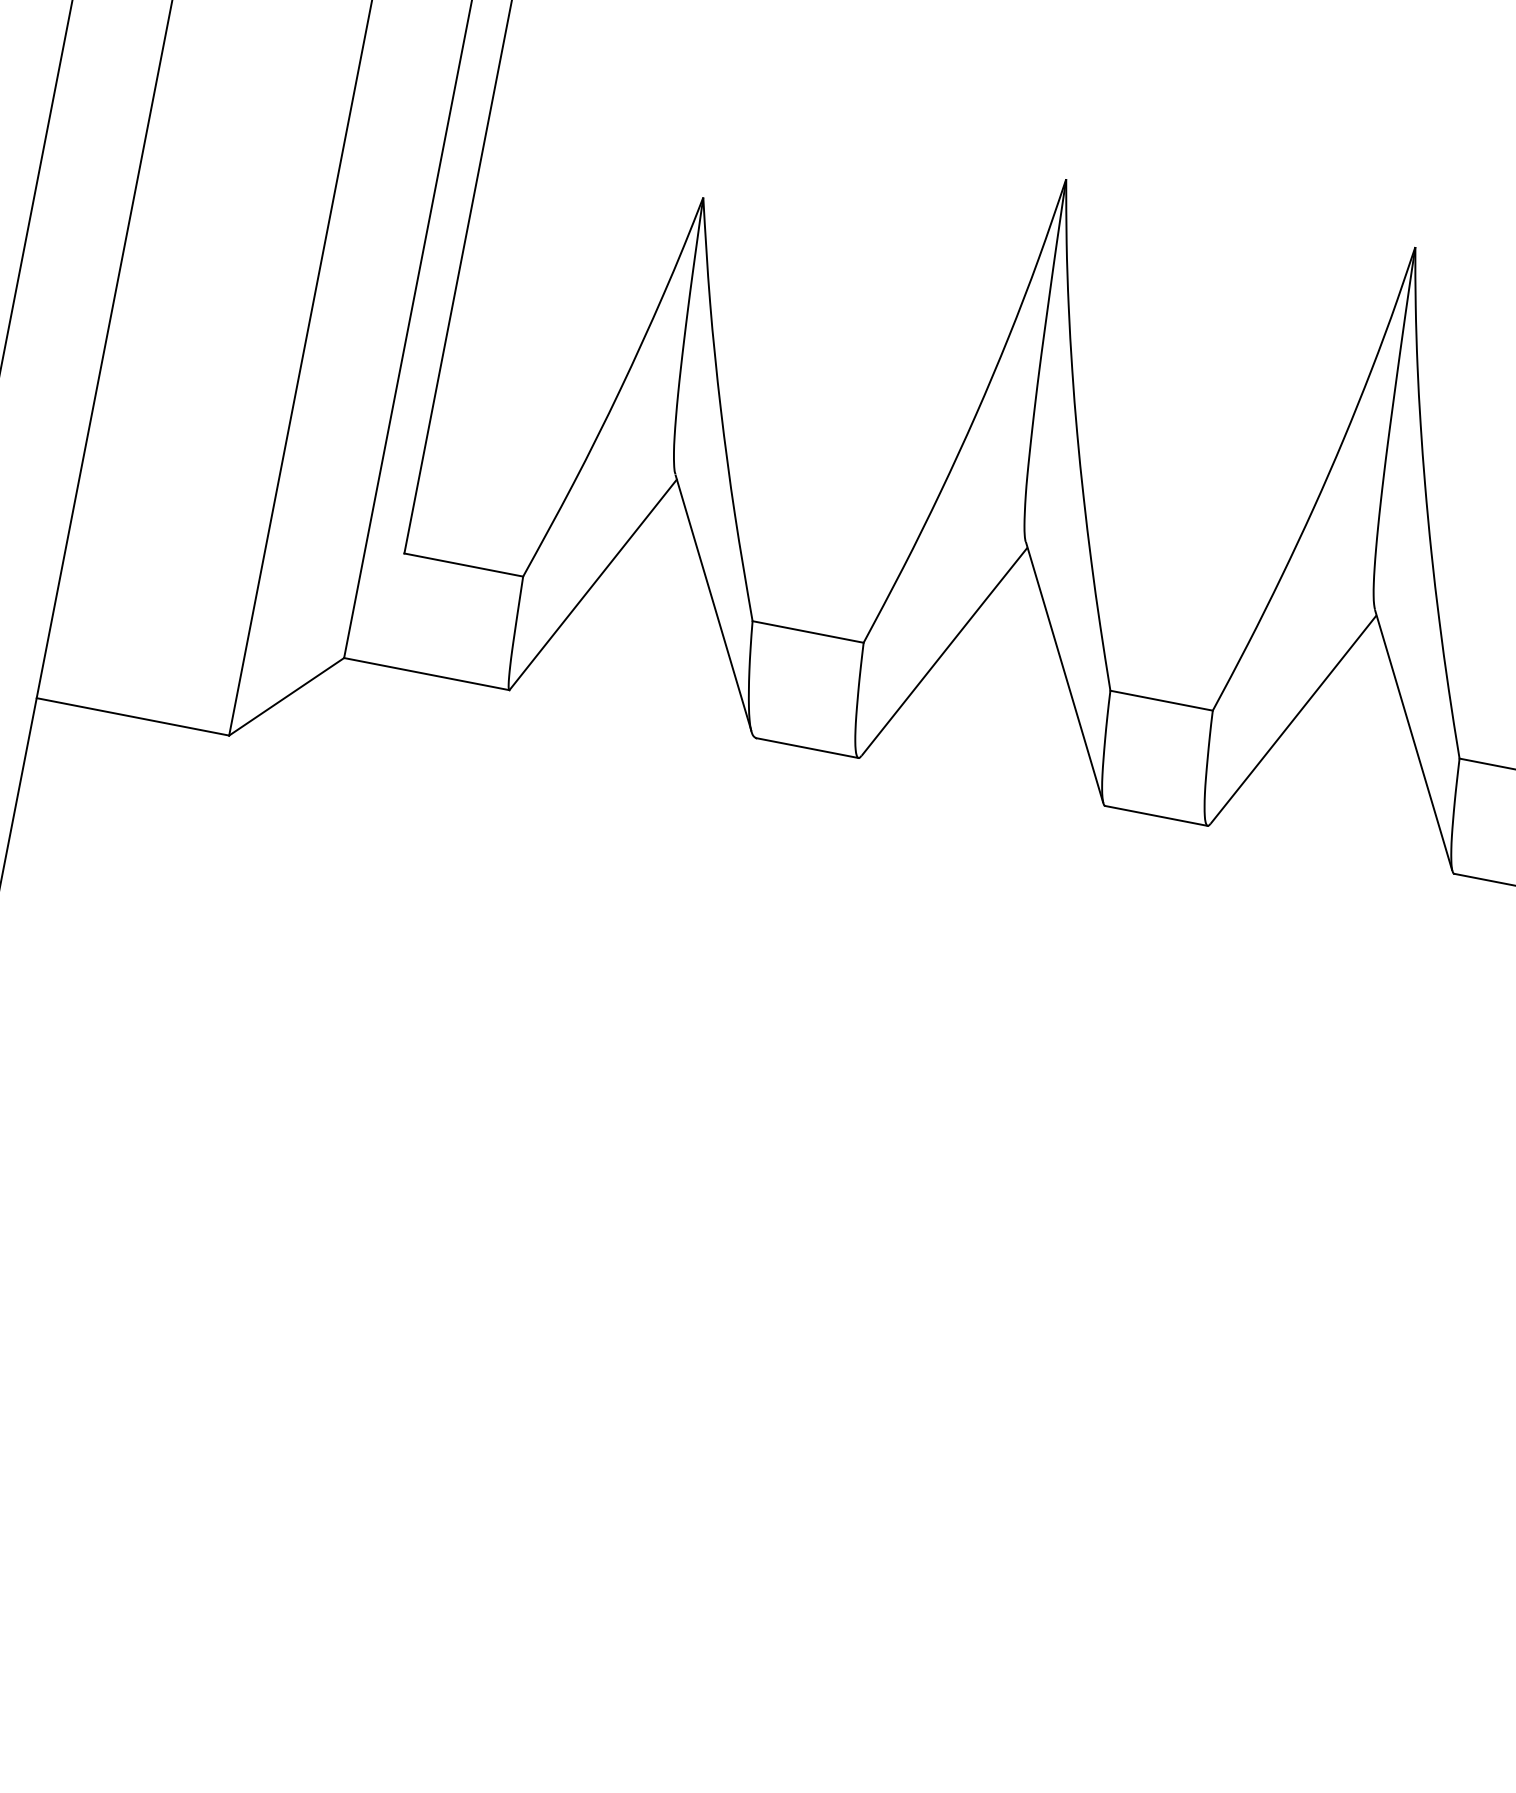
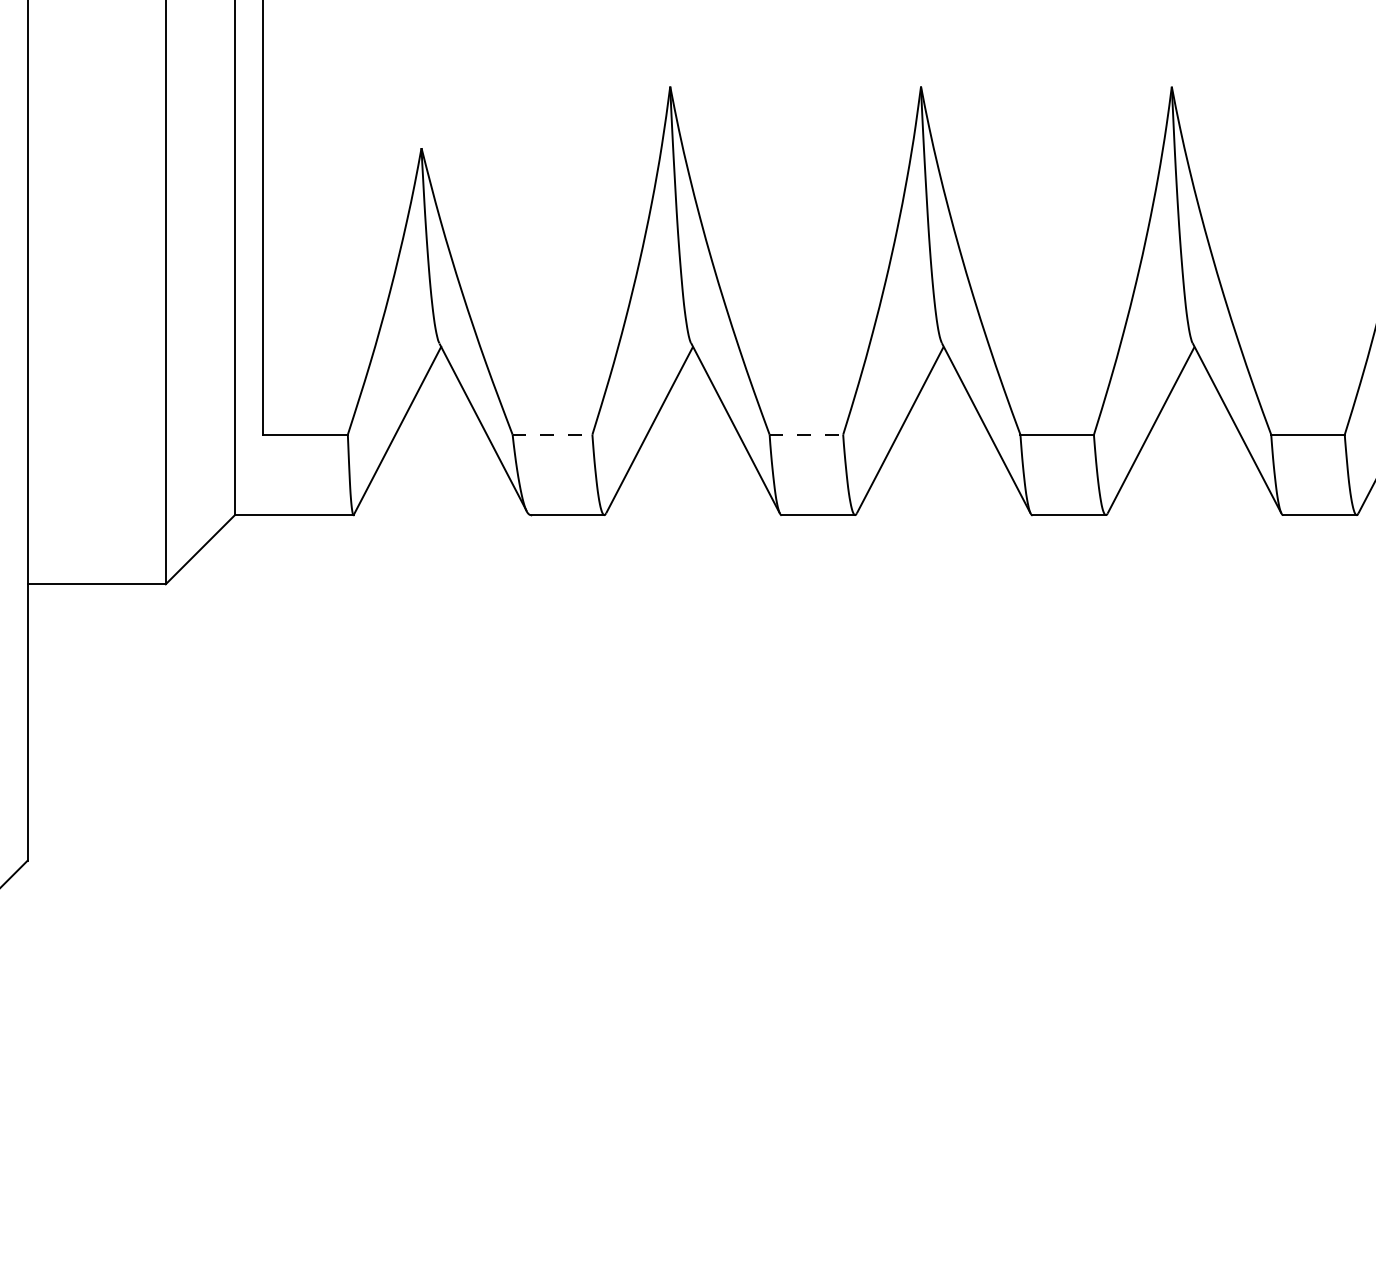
line: (808, 631) -> (552, 434), solid -> dashed
line: (1161, 700) -> (806, 434), solid -> dashed

